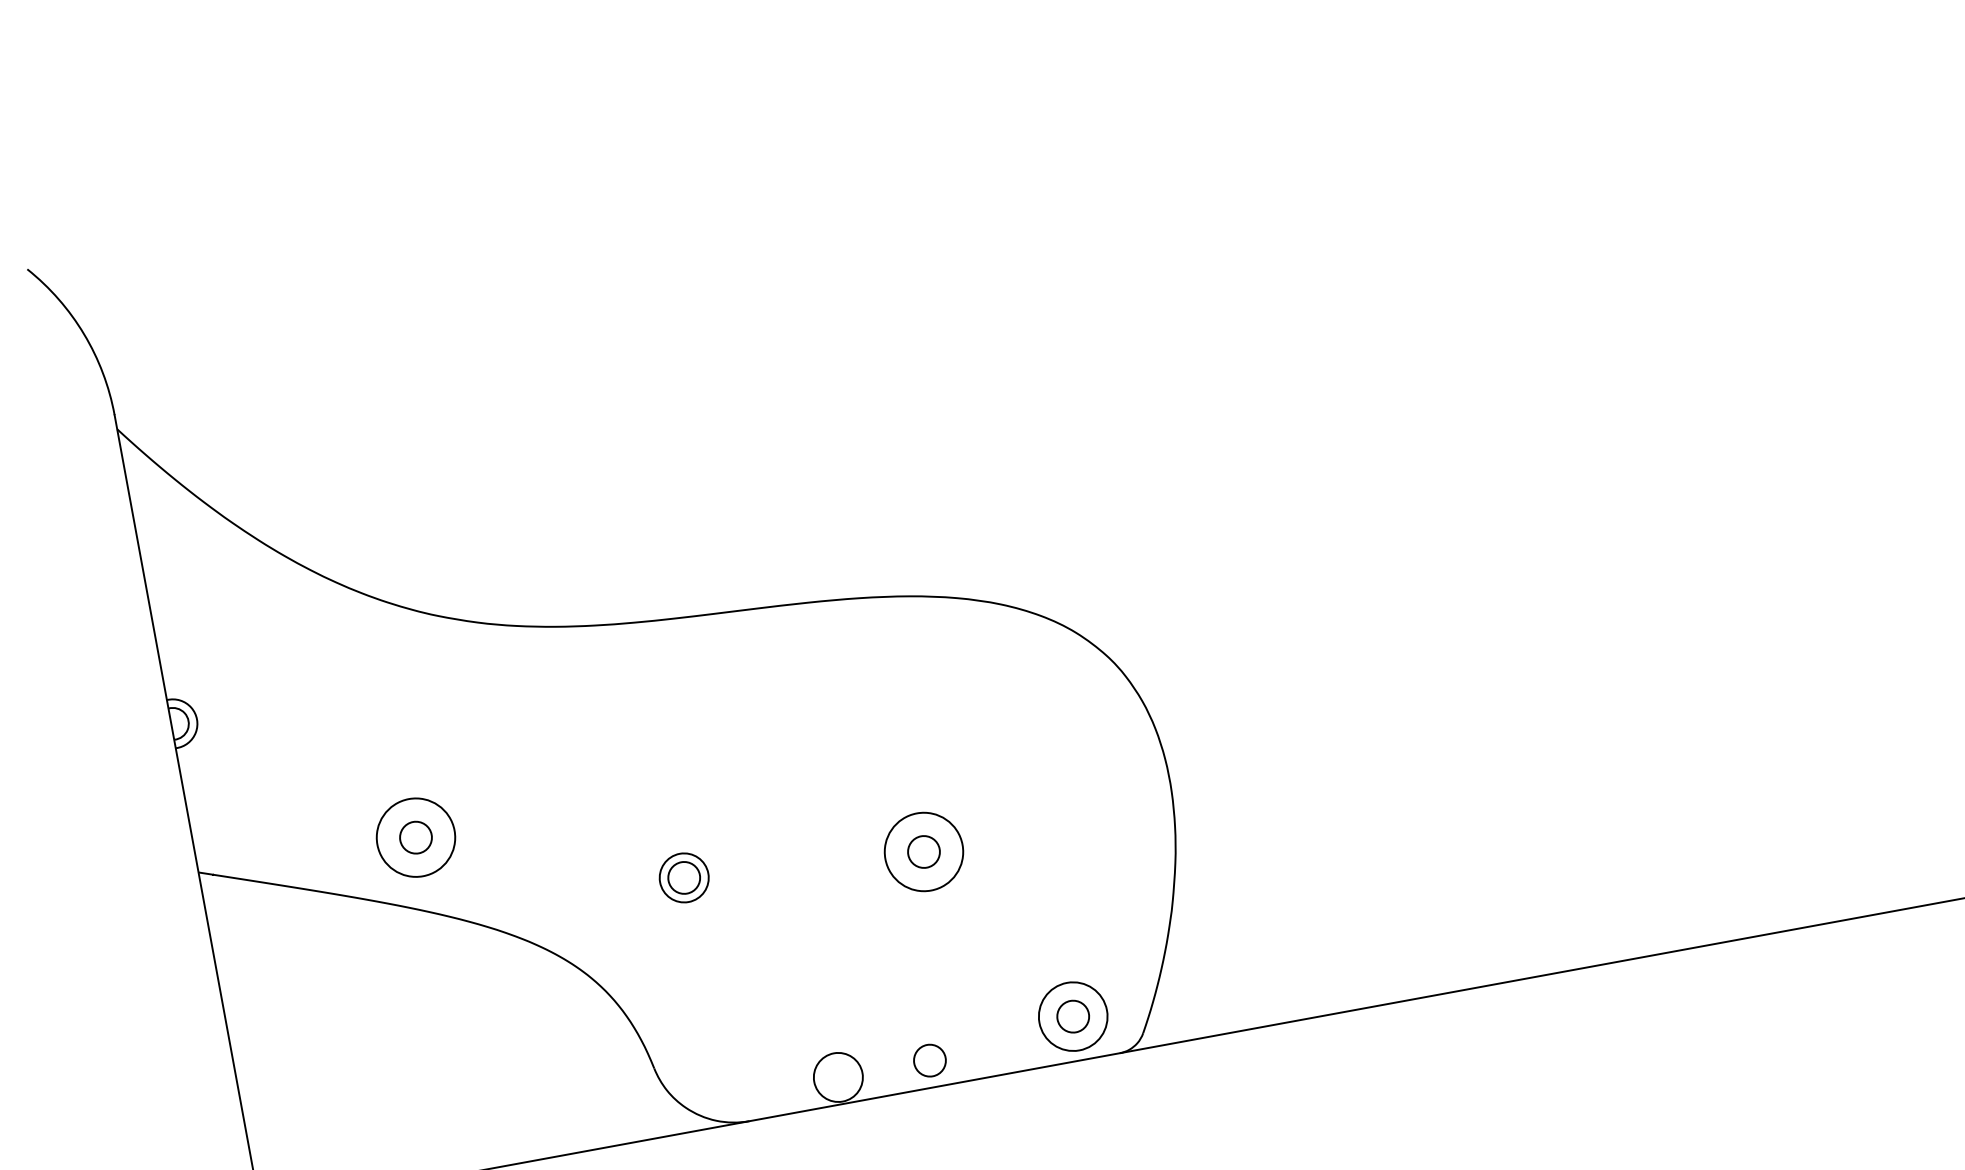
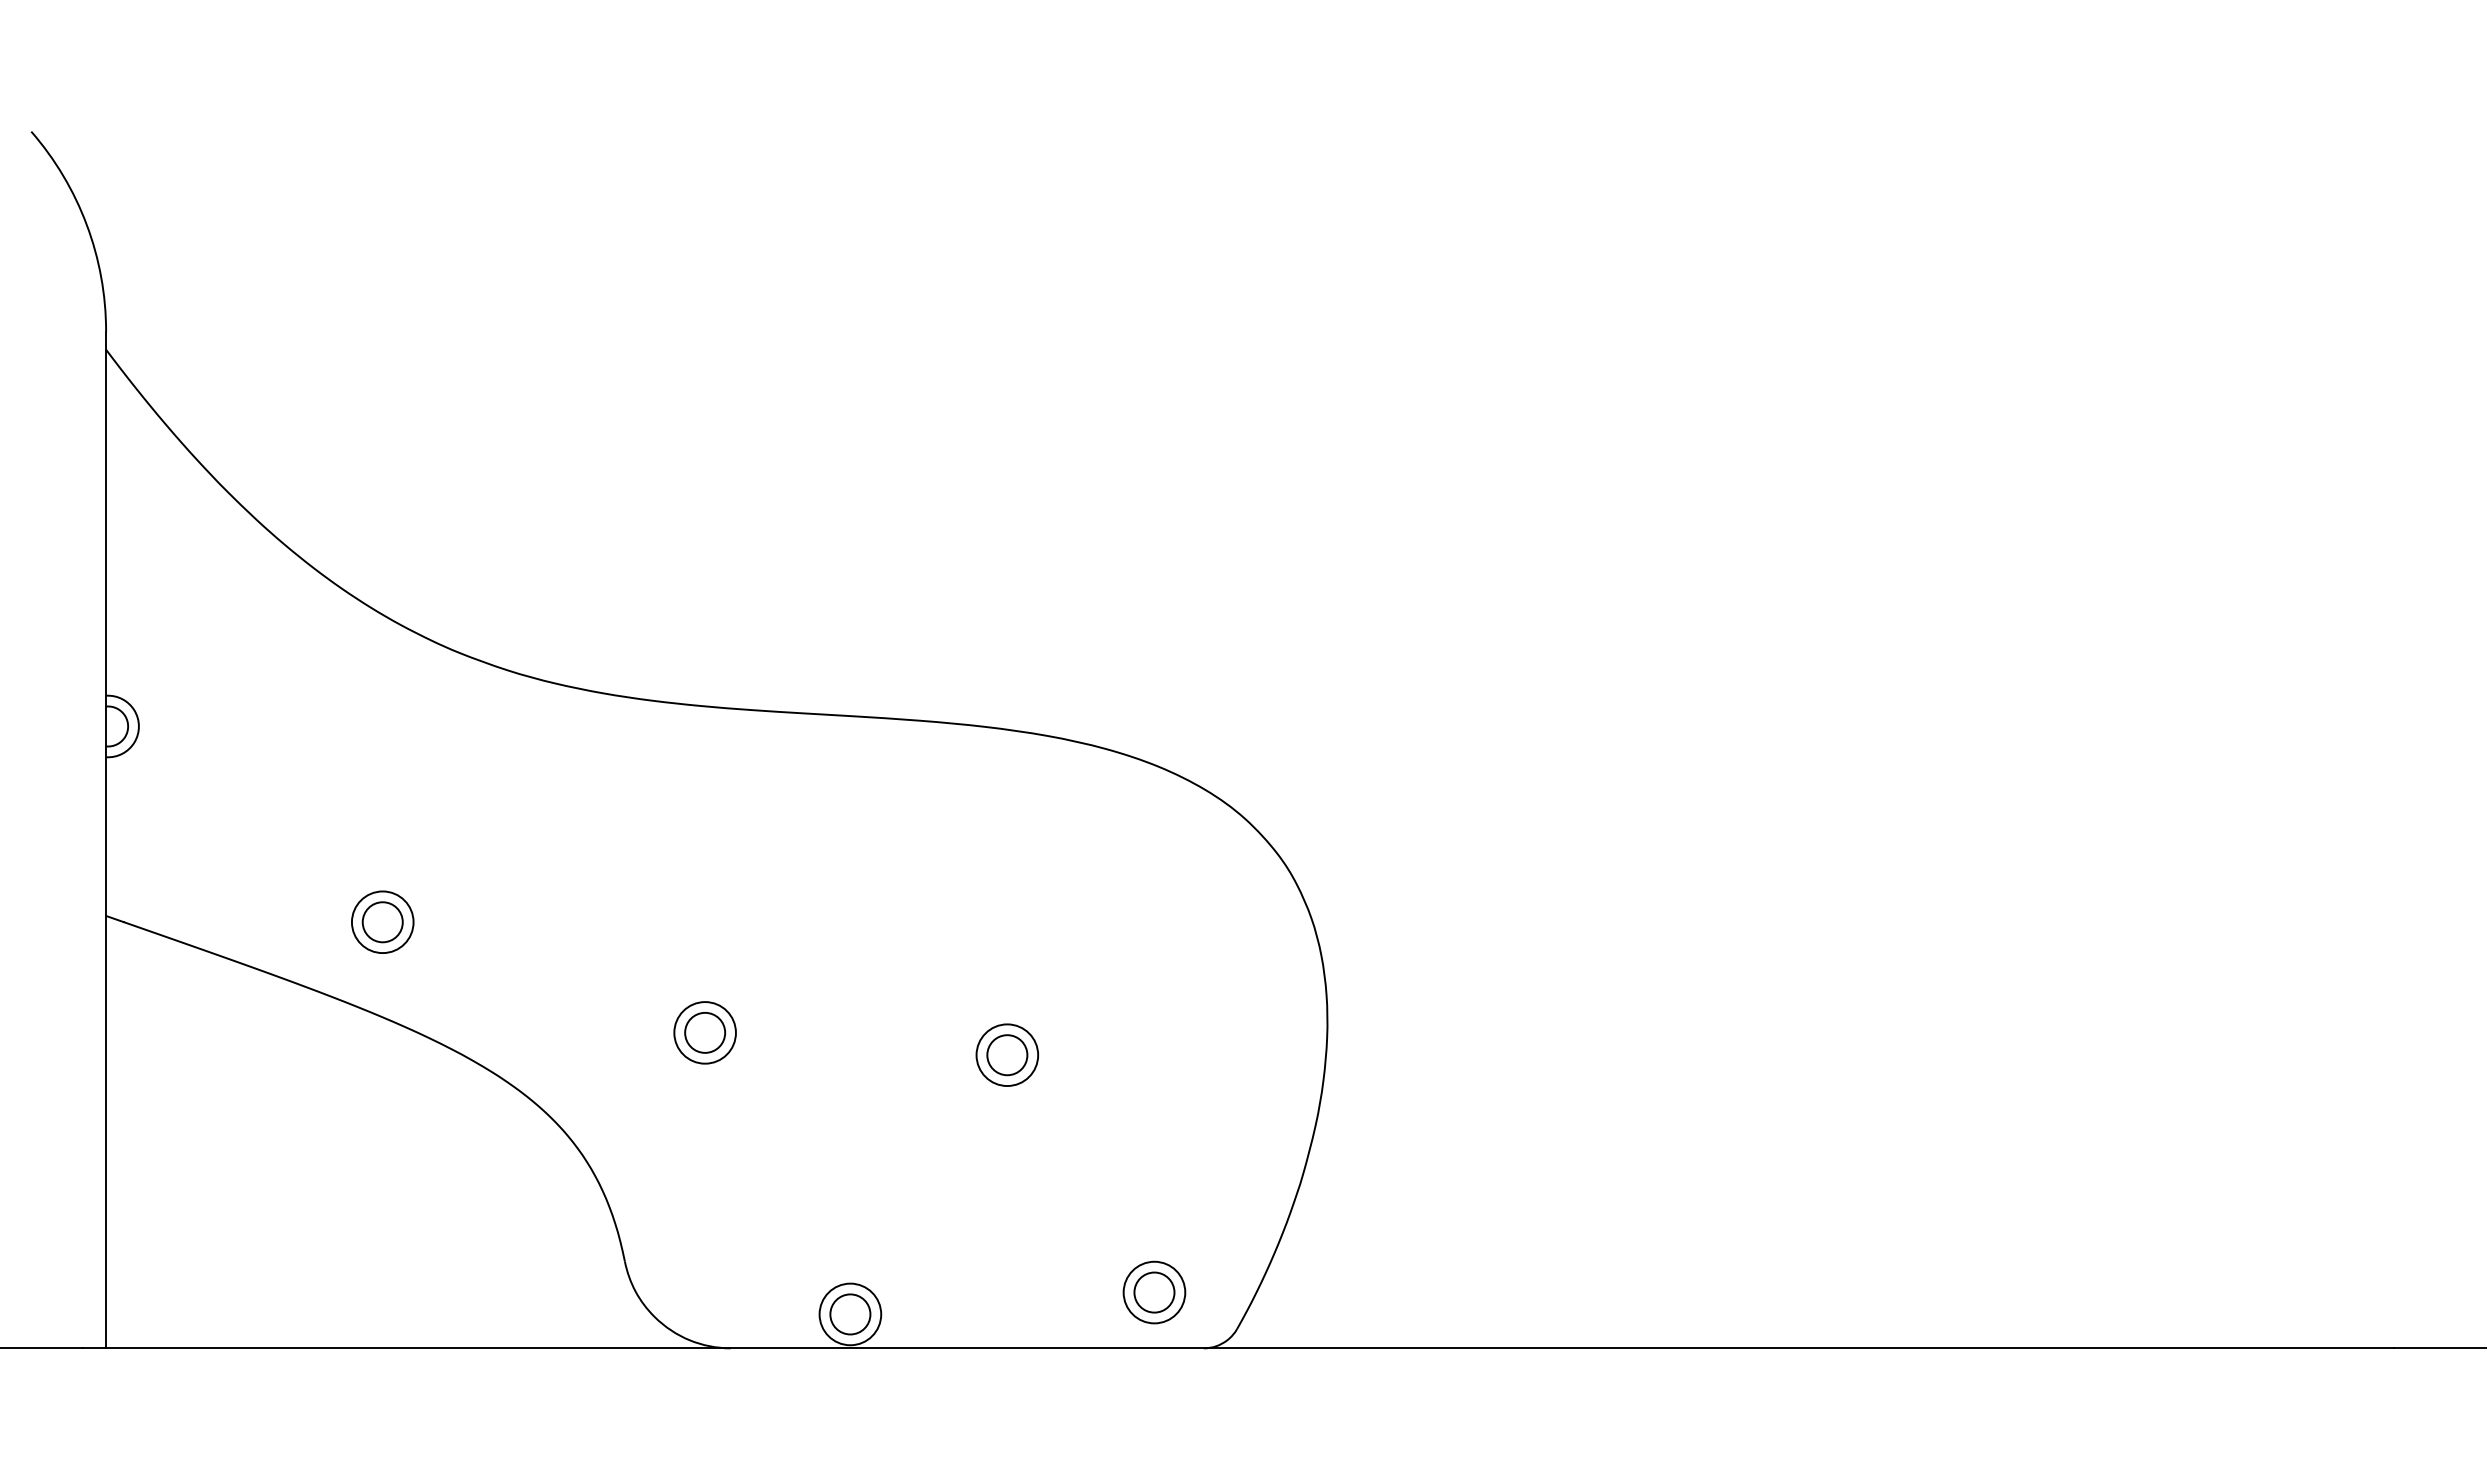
circle: (415, 837) -> (382, 922), size x0.62
circle: (924, 852) -> (1007, 1055), size x0.62
circle: (1073, 1016) -> (1154, 1292), size x0.71
circle: (930, 1060) -> (850, 1314), moved

